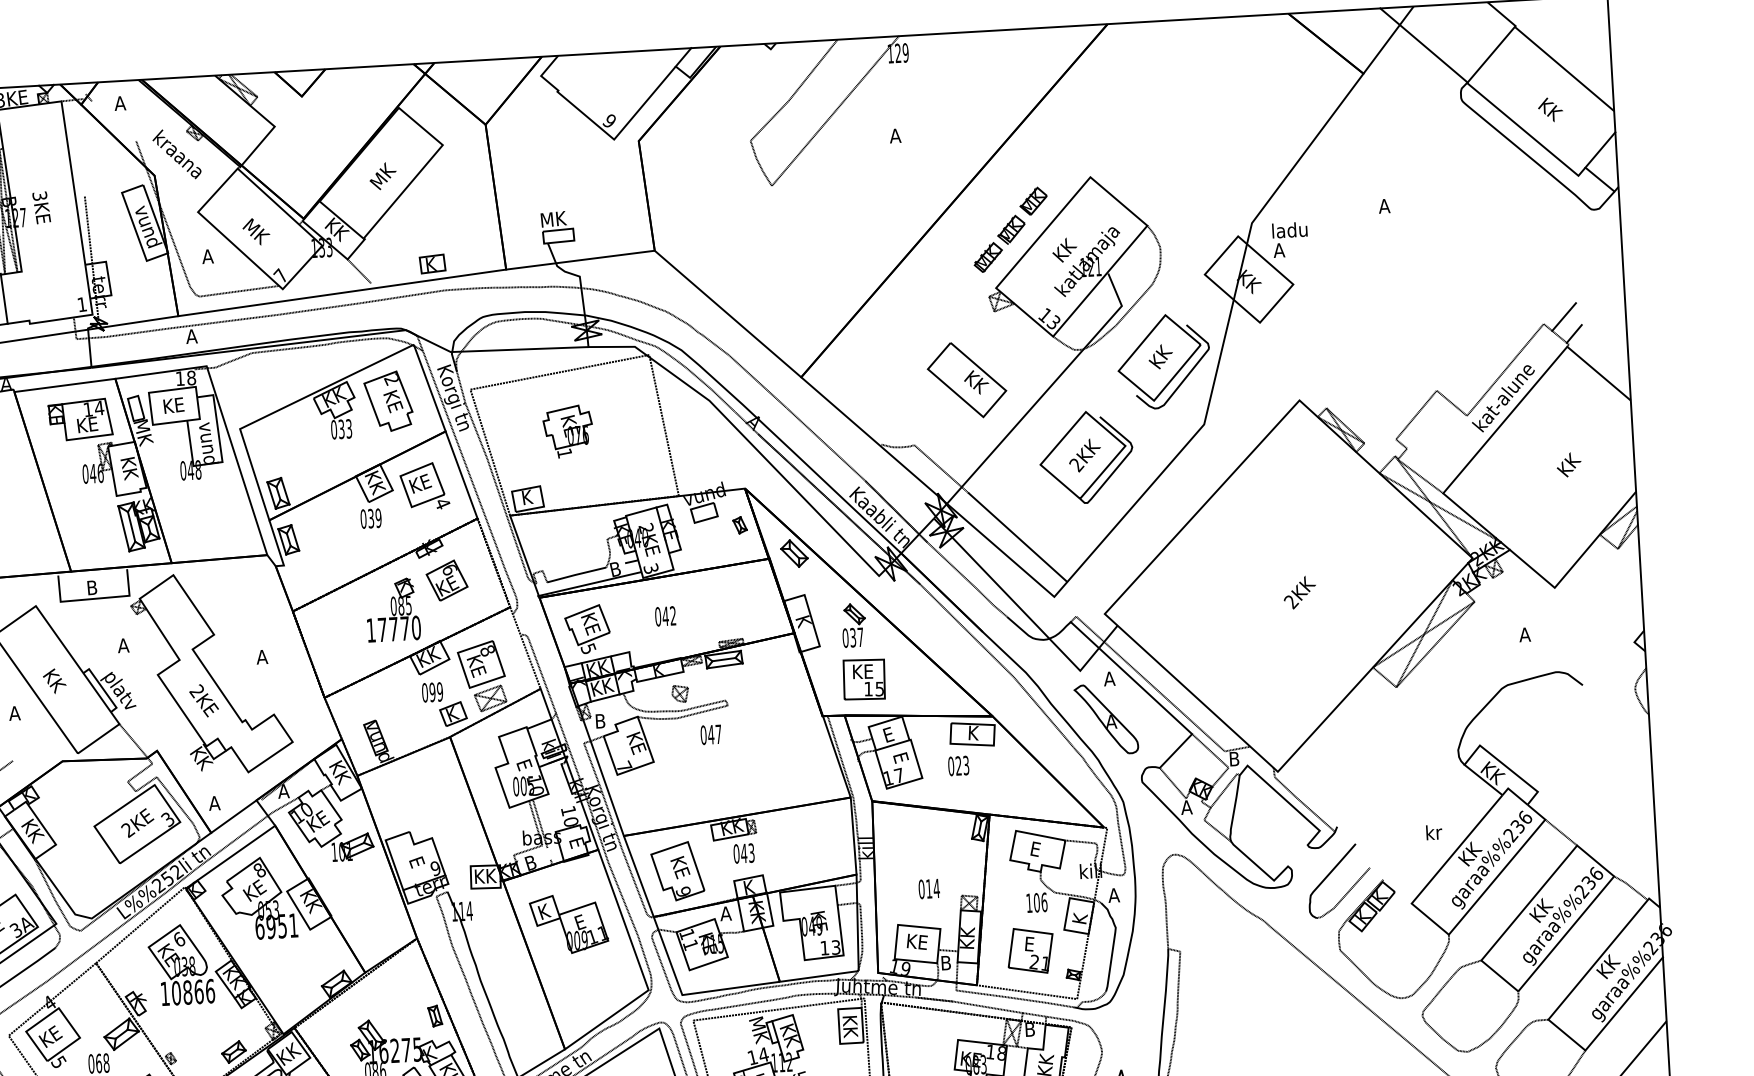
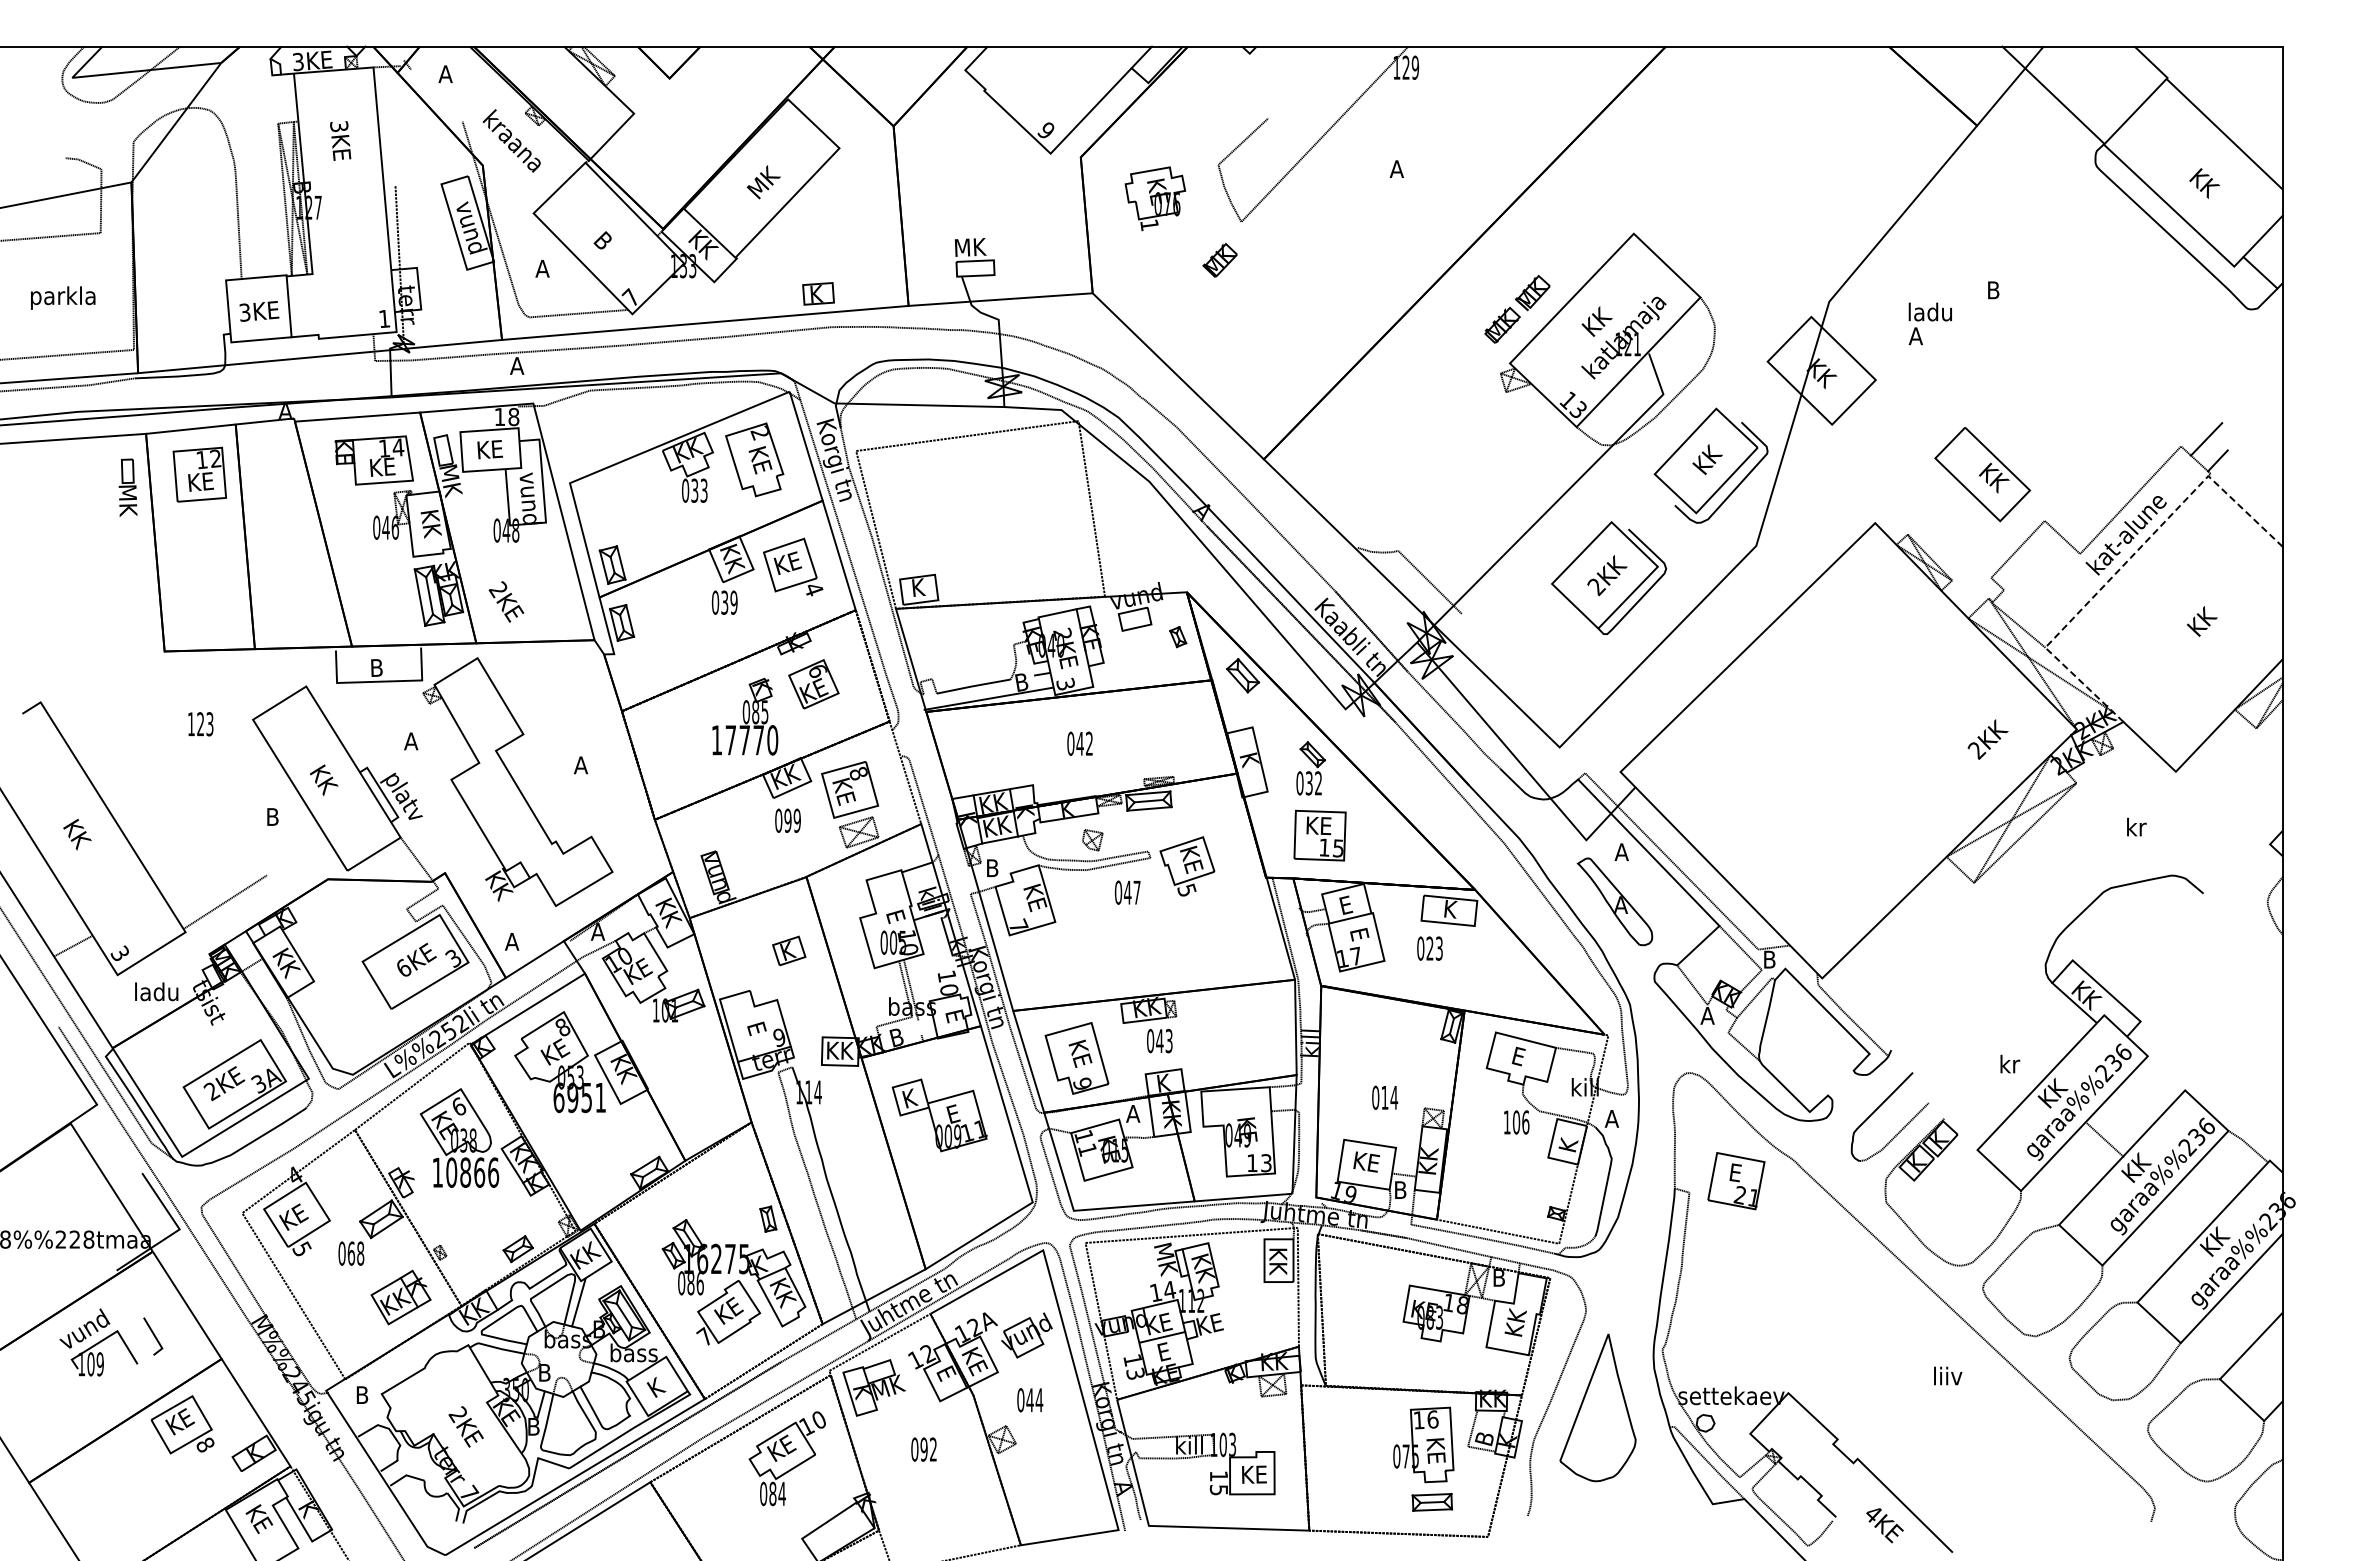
line: (813, 70) -> (1300, 82), removed
part: (1033, 201) -> (1219, 260), moved
text: (1384, 206) -> (1993, 290), A -> B
text: (41, 207) -> (340, 140), moved
text: (255, 231) -> (603, 241), MK -> B
text: (1289, 239) -> (1929, 323), moved
line: (359, 271) -> (727, 297), removed
part: (966, 380) -> (1982, 474), moved
line: (1504, 421) -> (2125, 563), solid -> dashed
part: (568, 431) -> (1155, 198), moved
line: (1017, 537) -> (1518, 671), removed
text: (1299, 592) -> (1987, 739), moved
part: (587, 629) -> (1187, 866), moved
text: (1525, 634) -> (2136, 826), A -> kr
text: (860, 637) -> (1318, 783), 037 -> 032
text: (204, 700) -> (506, 601), moved
text: (14, 713) -> (272, 816), A -> B
part: (453, 713) -> (789, 950), moved
text: (127, 830) -> (403, 968), 2KE -> 6KE
line: (1561, 832) -> (2105, 1140), moved
part: (1030, 951) -> (1736, 1181), moved

